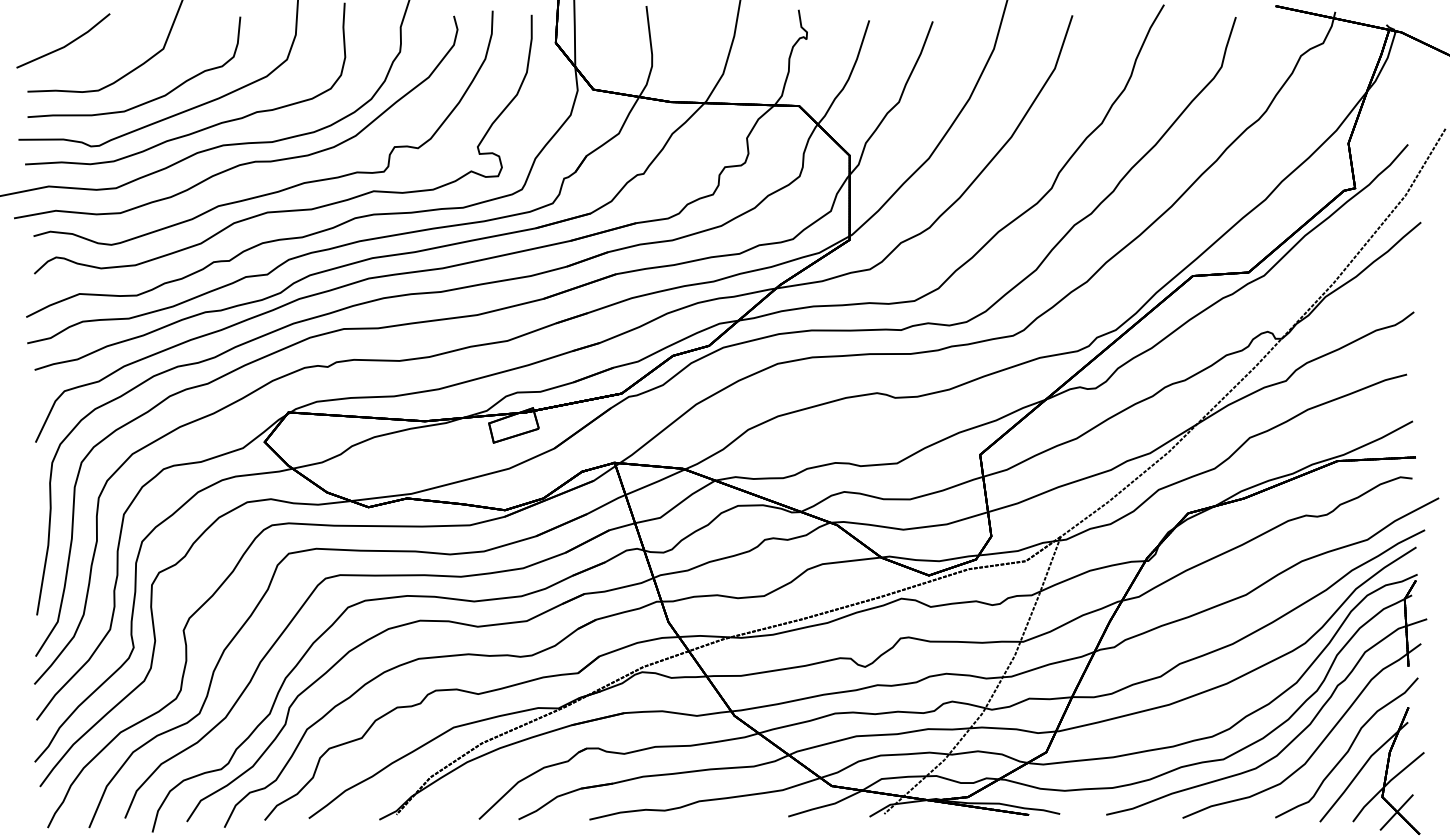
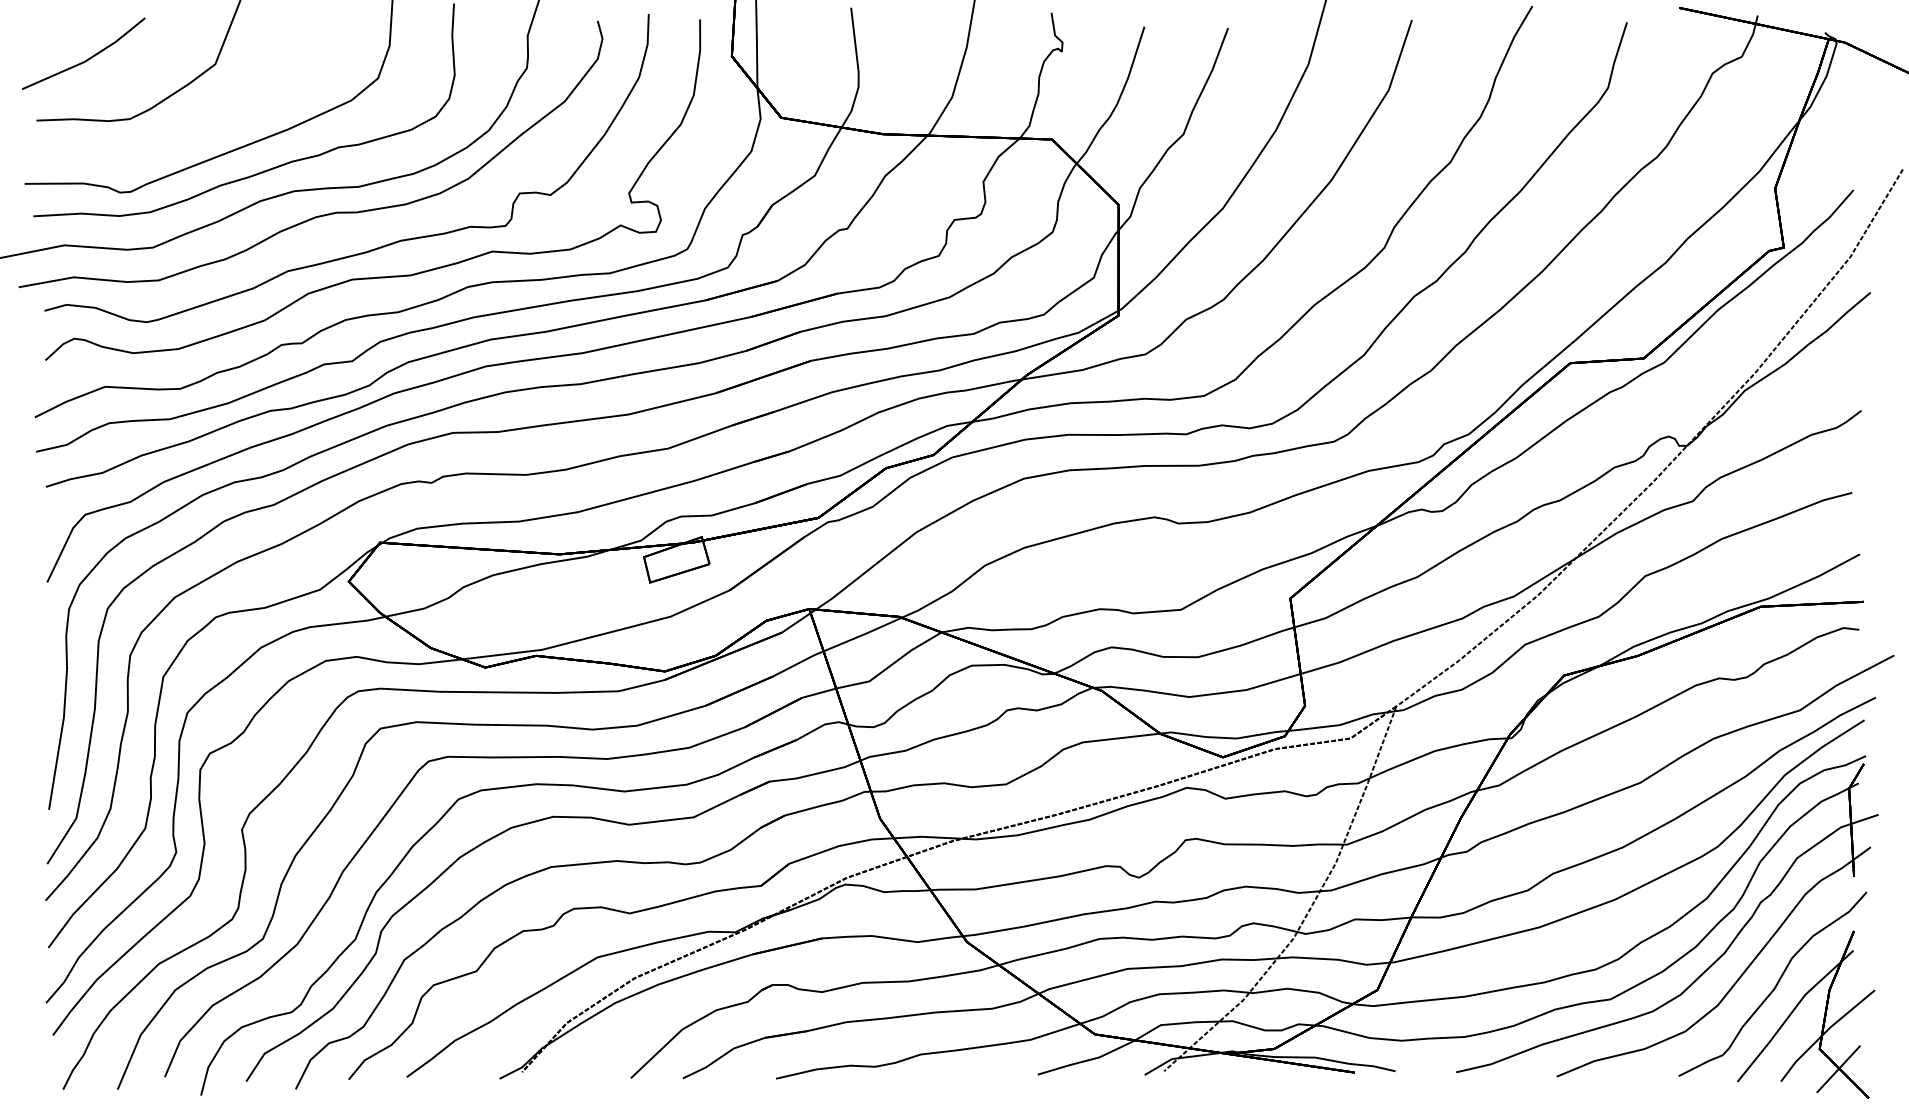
part: (149, 100) -> (196, 132), removed

